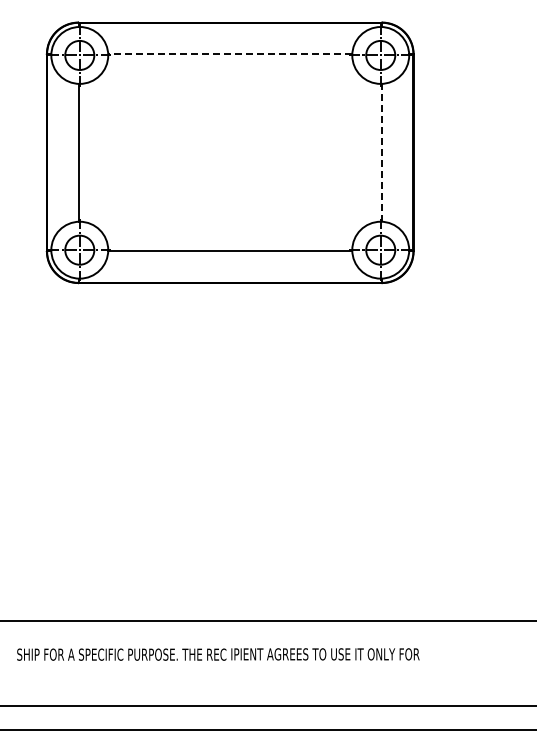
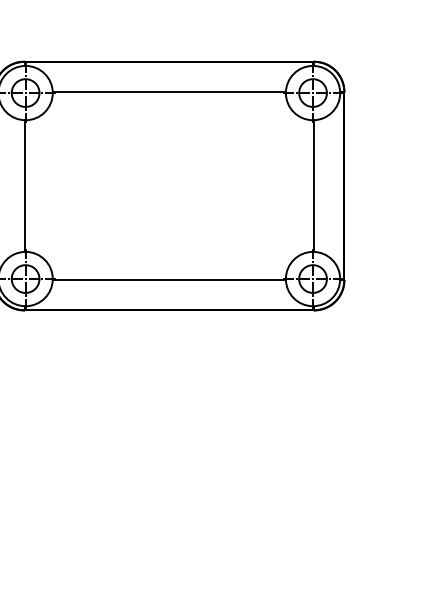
line: (229, 54) -> (168, 92), dashed -> solid
line: (381, 152) -> (313, 185), dashed -> solid

